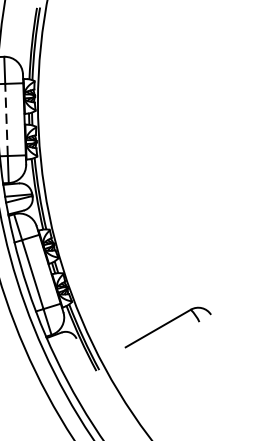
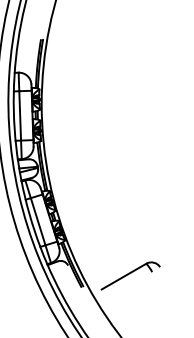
line: (6, 119) -> (20, 115), dashed -> solid
part: (167, 326) -> (130, 275), moved

